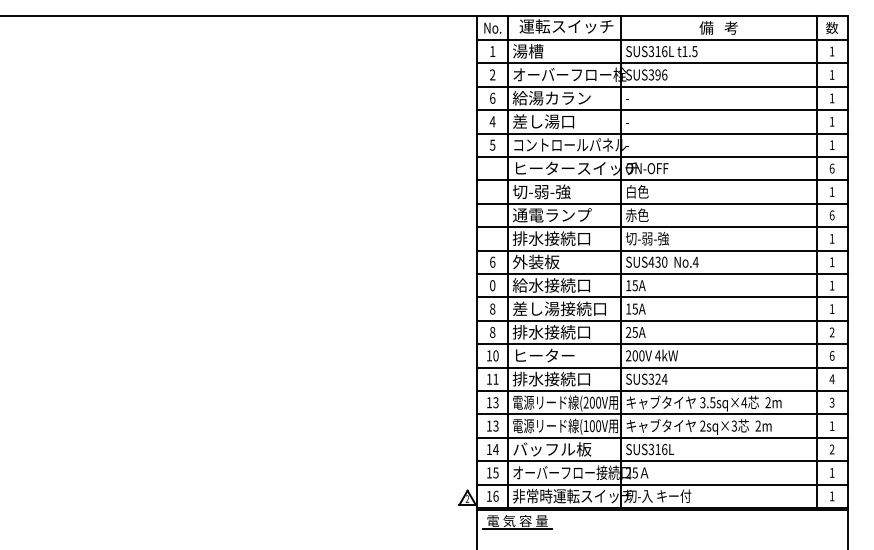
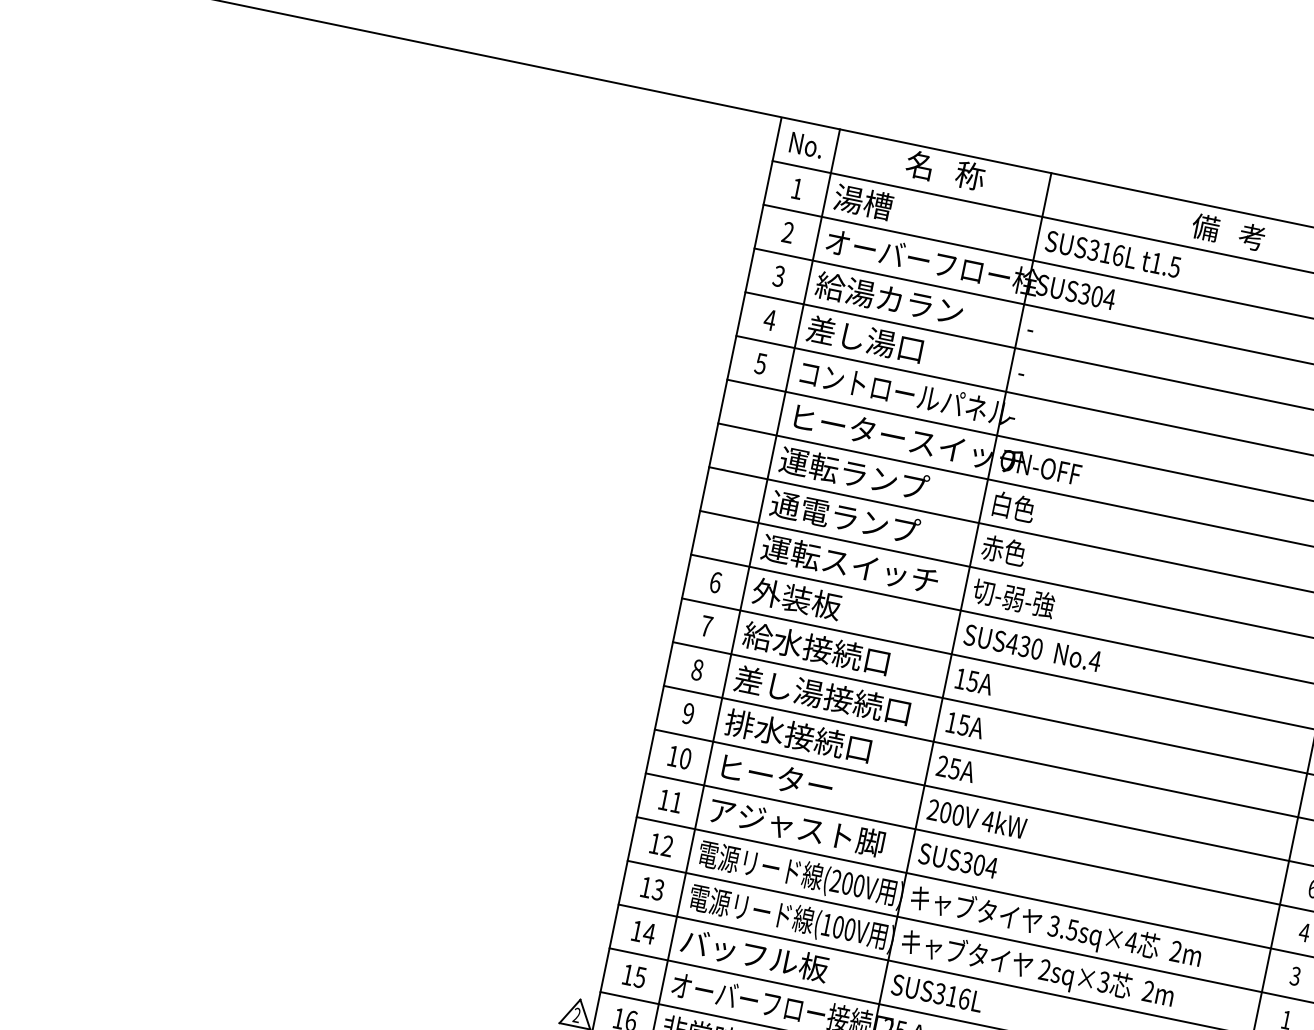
text: (566, 26) -> (944, 170), 運転スイッチ -> 名   称
text: (661, 74) -> (1103, 297), SUS396 -> SUS304
text: (492, 97) -> (779, 274), 6 -> 3
text: (551, 191) -> (852, 473), 切-弱-強 -> 運転ランプ
text: (559, 238) -> (849, 563), 排水接続口 -> 運転スイッチ
text: (492, 285) -> (706, 625), 0 -> 7
text: (492, 332) -> (688, 713), 8 -> 9
text: (559, 378) -> (795, 825), 排水接続口 -> アジャスト脚
text: (657, 379) -> (978, 865), SUS324 -> SUS304
text: (495, 403) -> (666, 847), 13 -> 12

